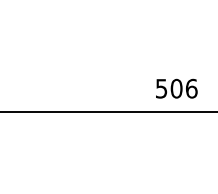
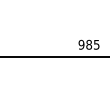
text: (175, 88) -> (88, 44), 506 -> 985

